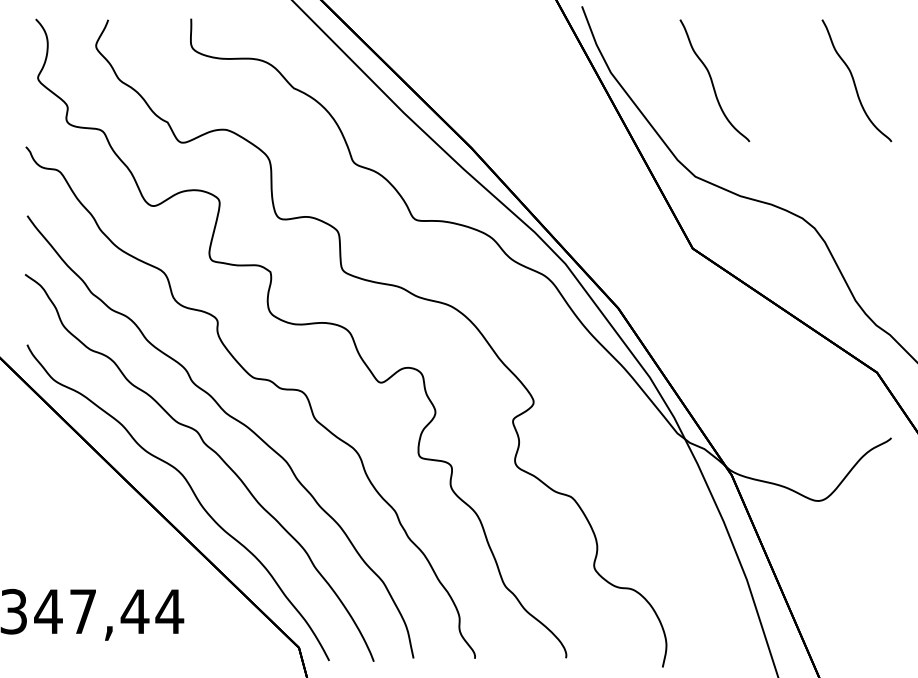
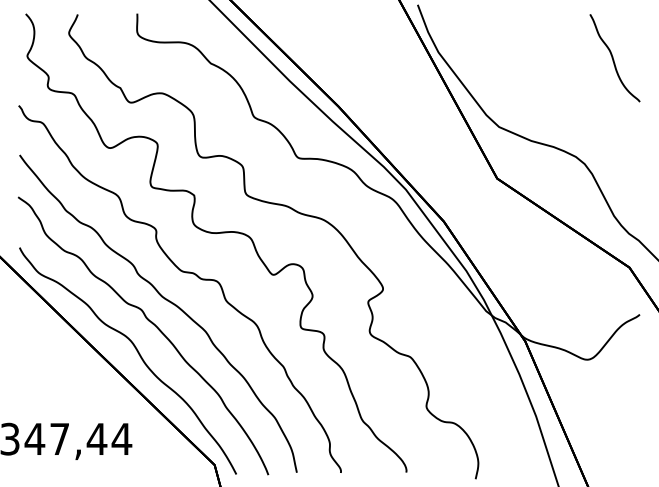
curve: (712, 80) -> (511, 58), removed

